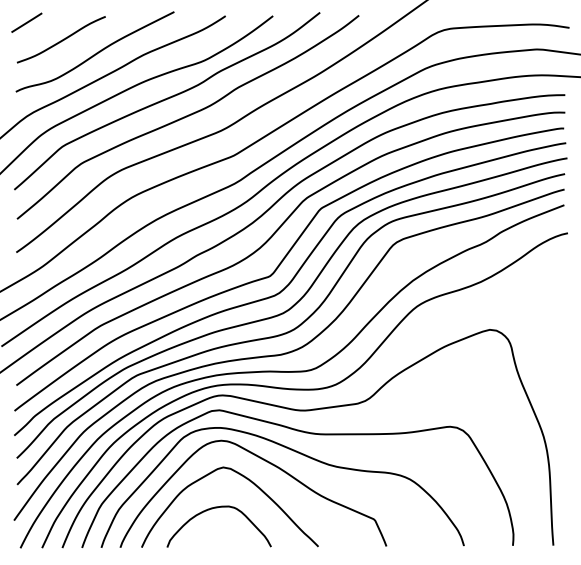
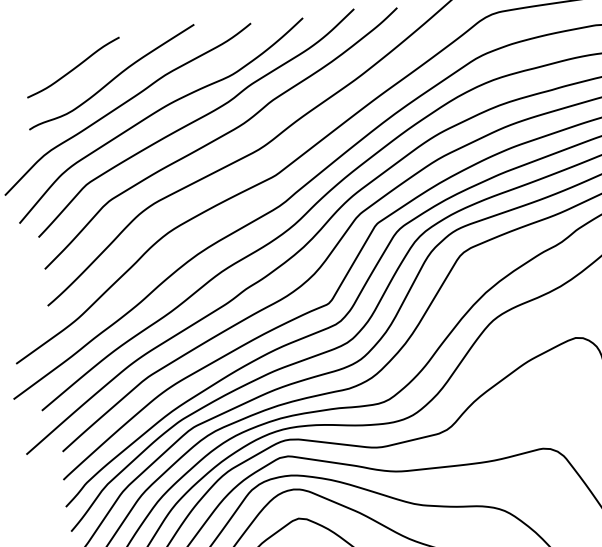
line: (26, 22) -> (33, 52), removed

